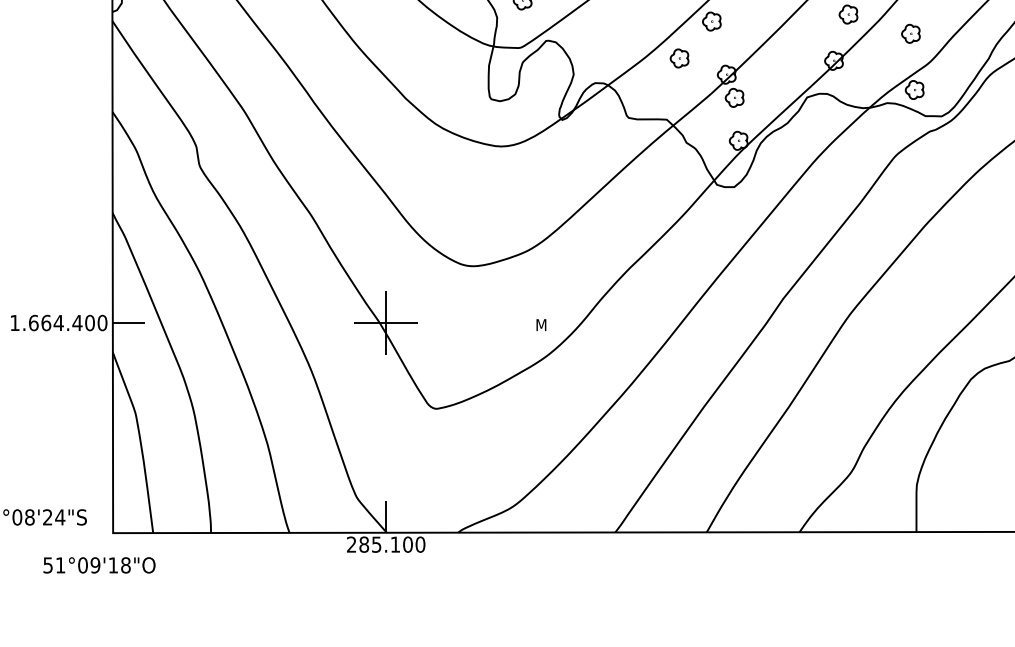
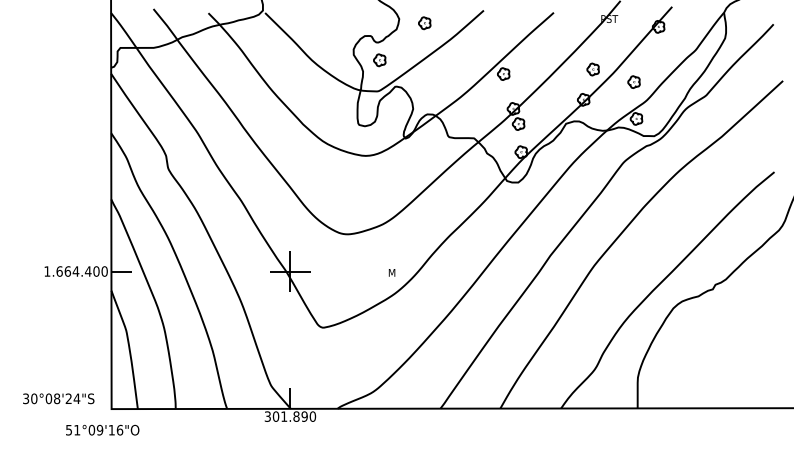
part: (679, 58) -> (482, 98), removed
text: (378, 544) -> (285, 416), 285.100 -> 301.890
text: (125, 565) -> (119, 430), 51°09'18"O -> 51°09'16"O

